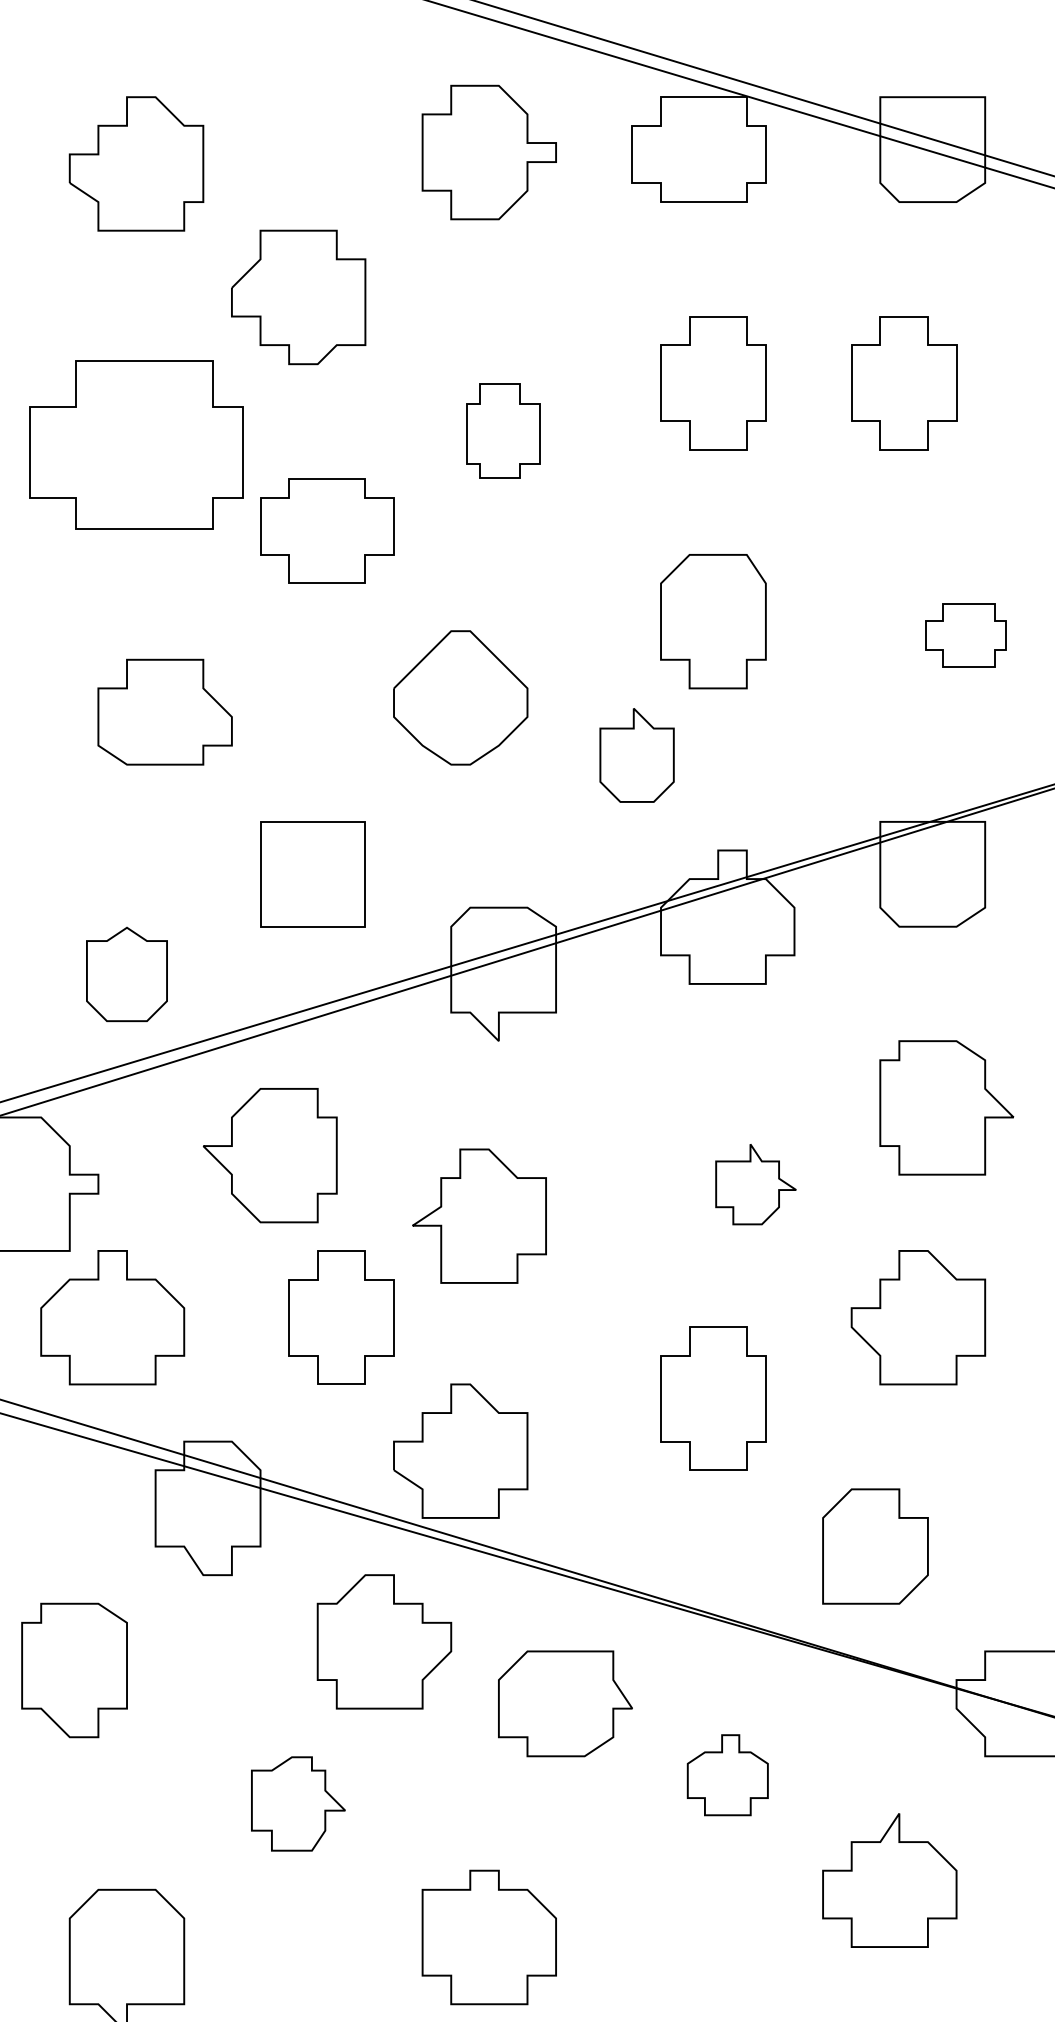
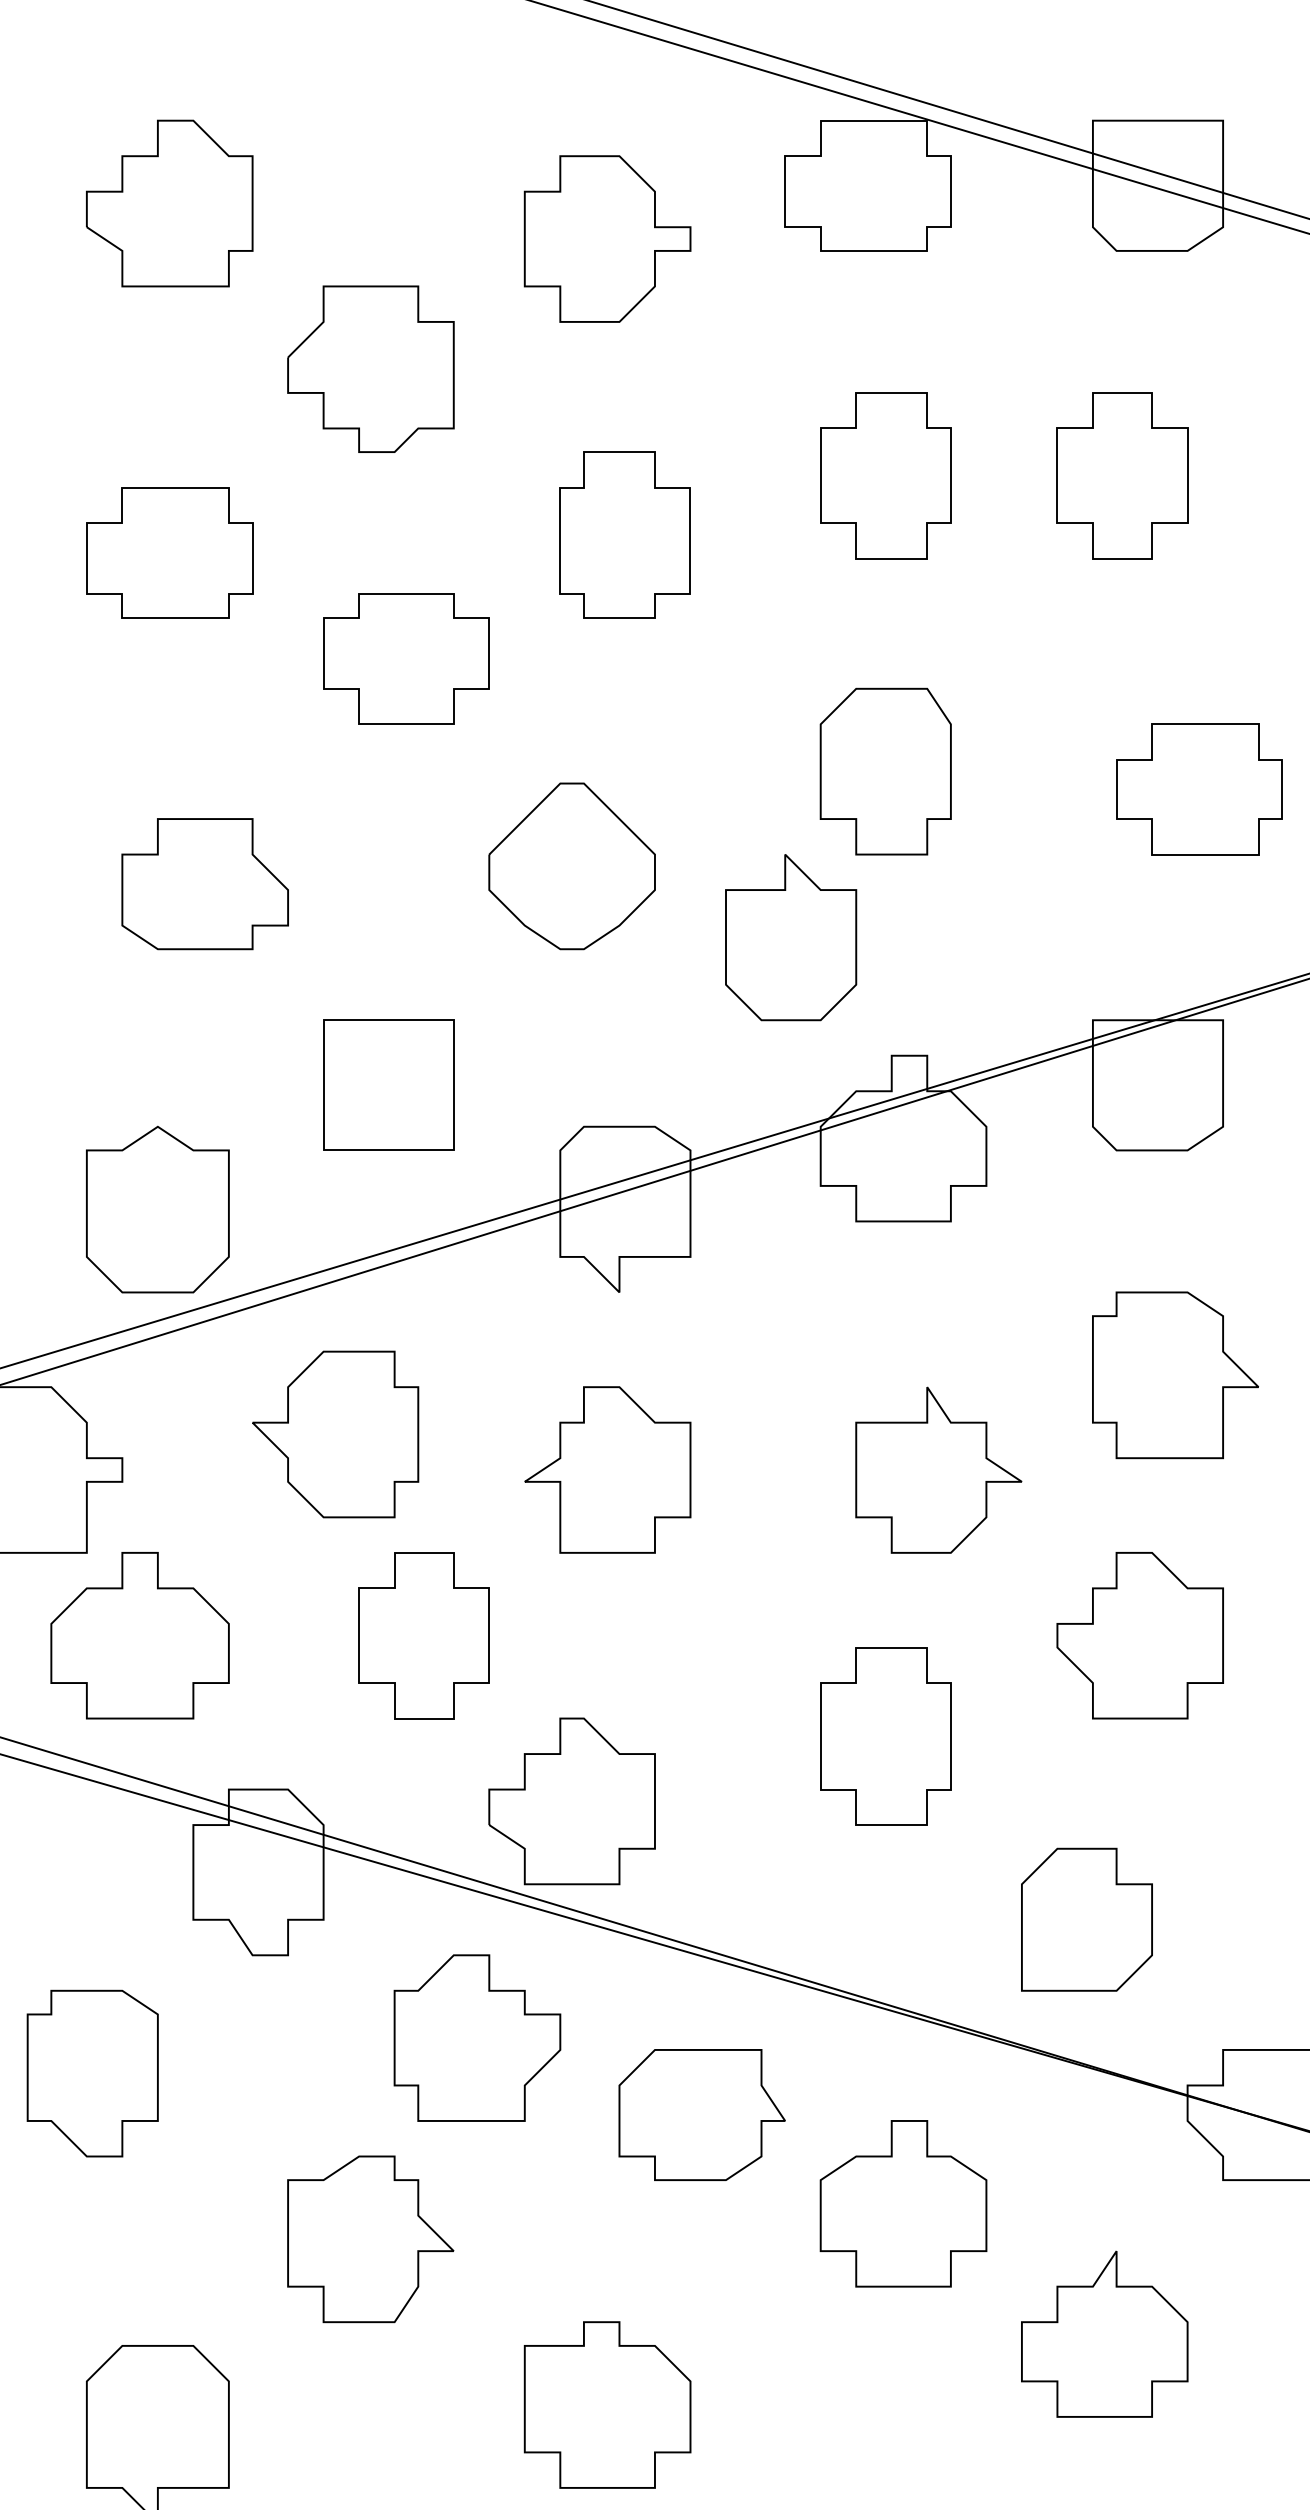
part: (488, 152) -> (606, 238), moved
part: (503, 430) -> (625, 534), size x1.43
part: (136, 445) -> (169, 553), size x0.62
part: (965, 635) -> (1198, 788), size x1.67
part: (636, 755) -> (790, 937), size x1.43
part: (126, 974) -> (157, 1209), size x1.43
part: (755, 1184) -> (938, 1470), size x1.67
part: (479, 1215) -> (607, 1469), moved
part: (727, 1774) -> (903, 2202), size x1.67
part: (298, 1803) -> (370, 2238), size x1.43

